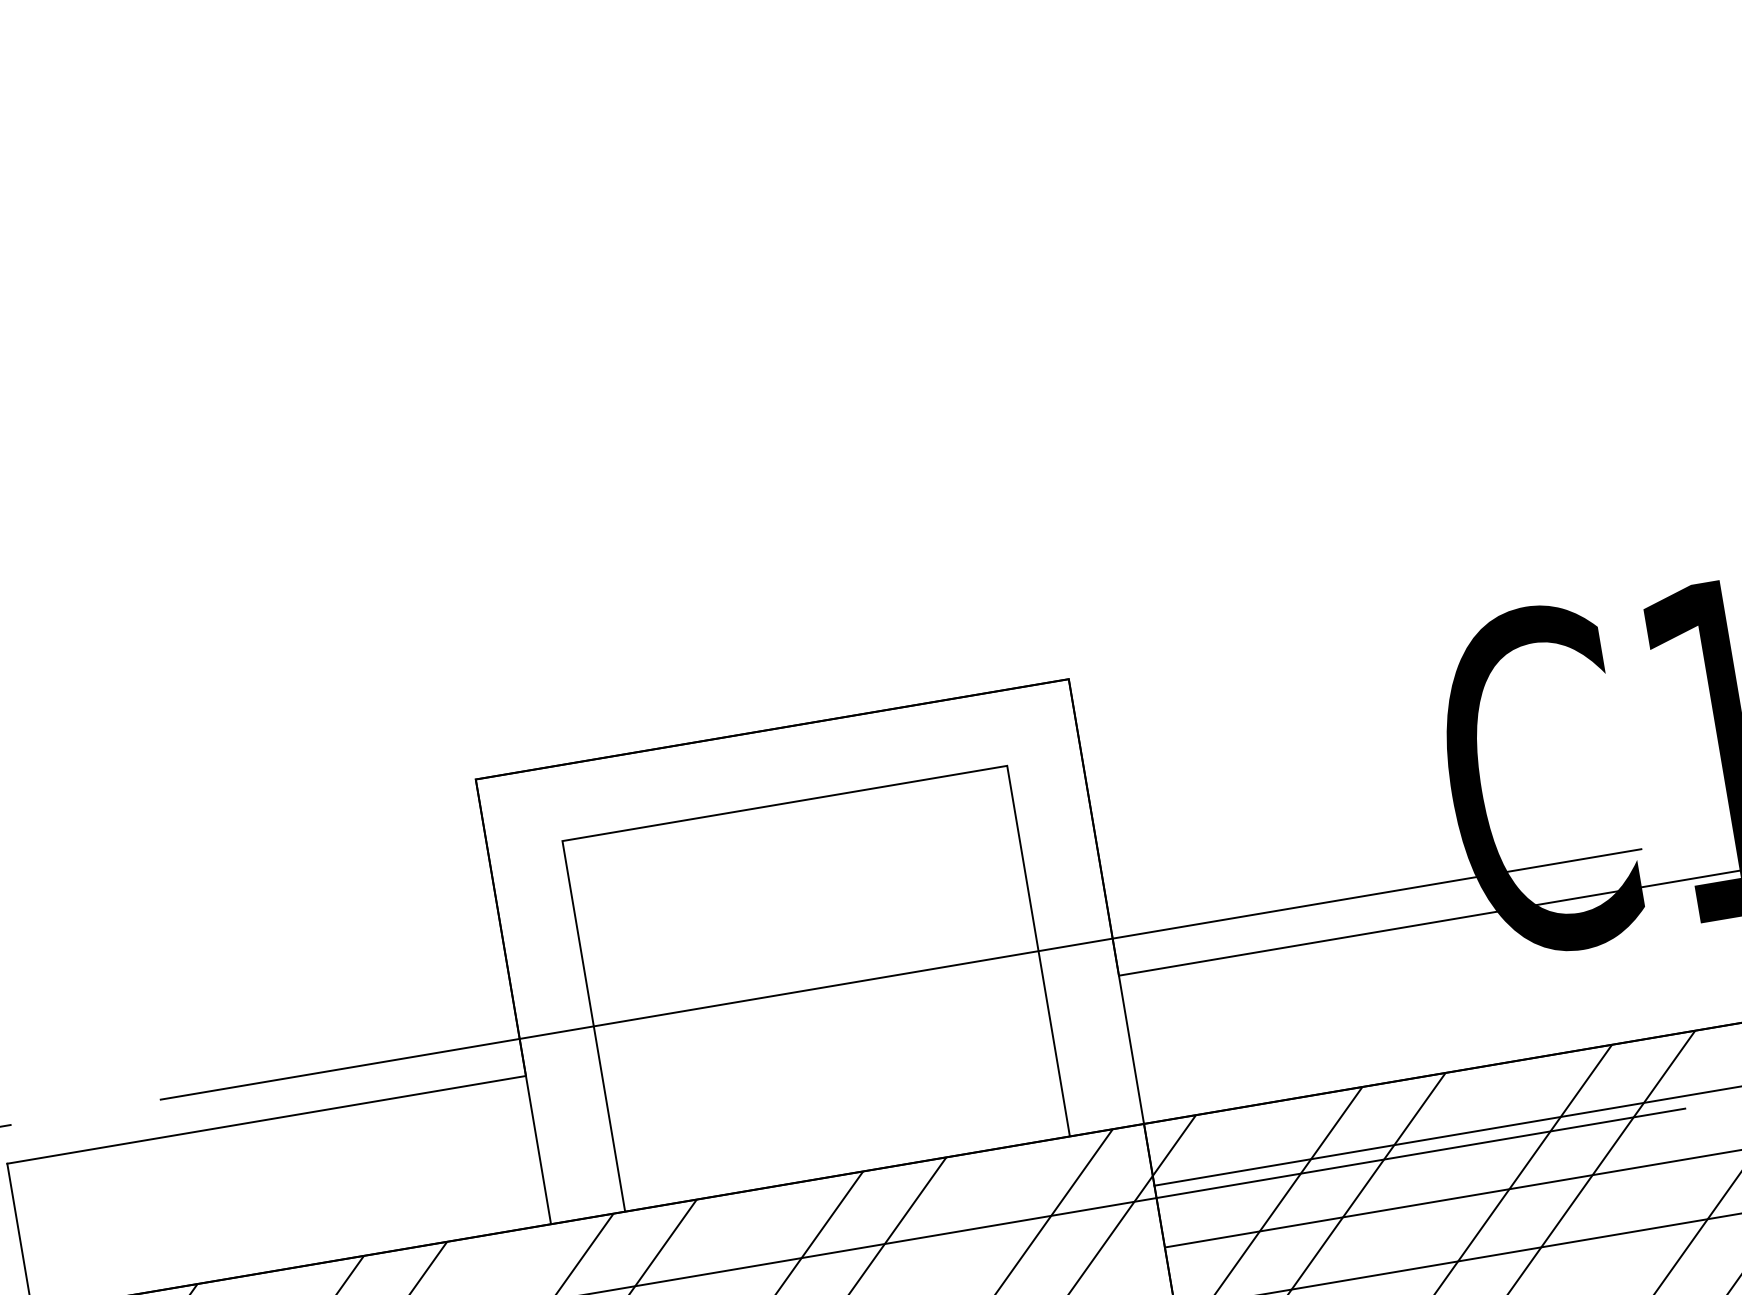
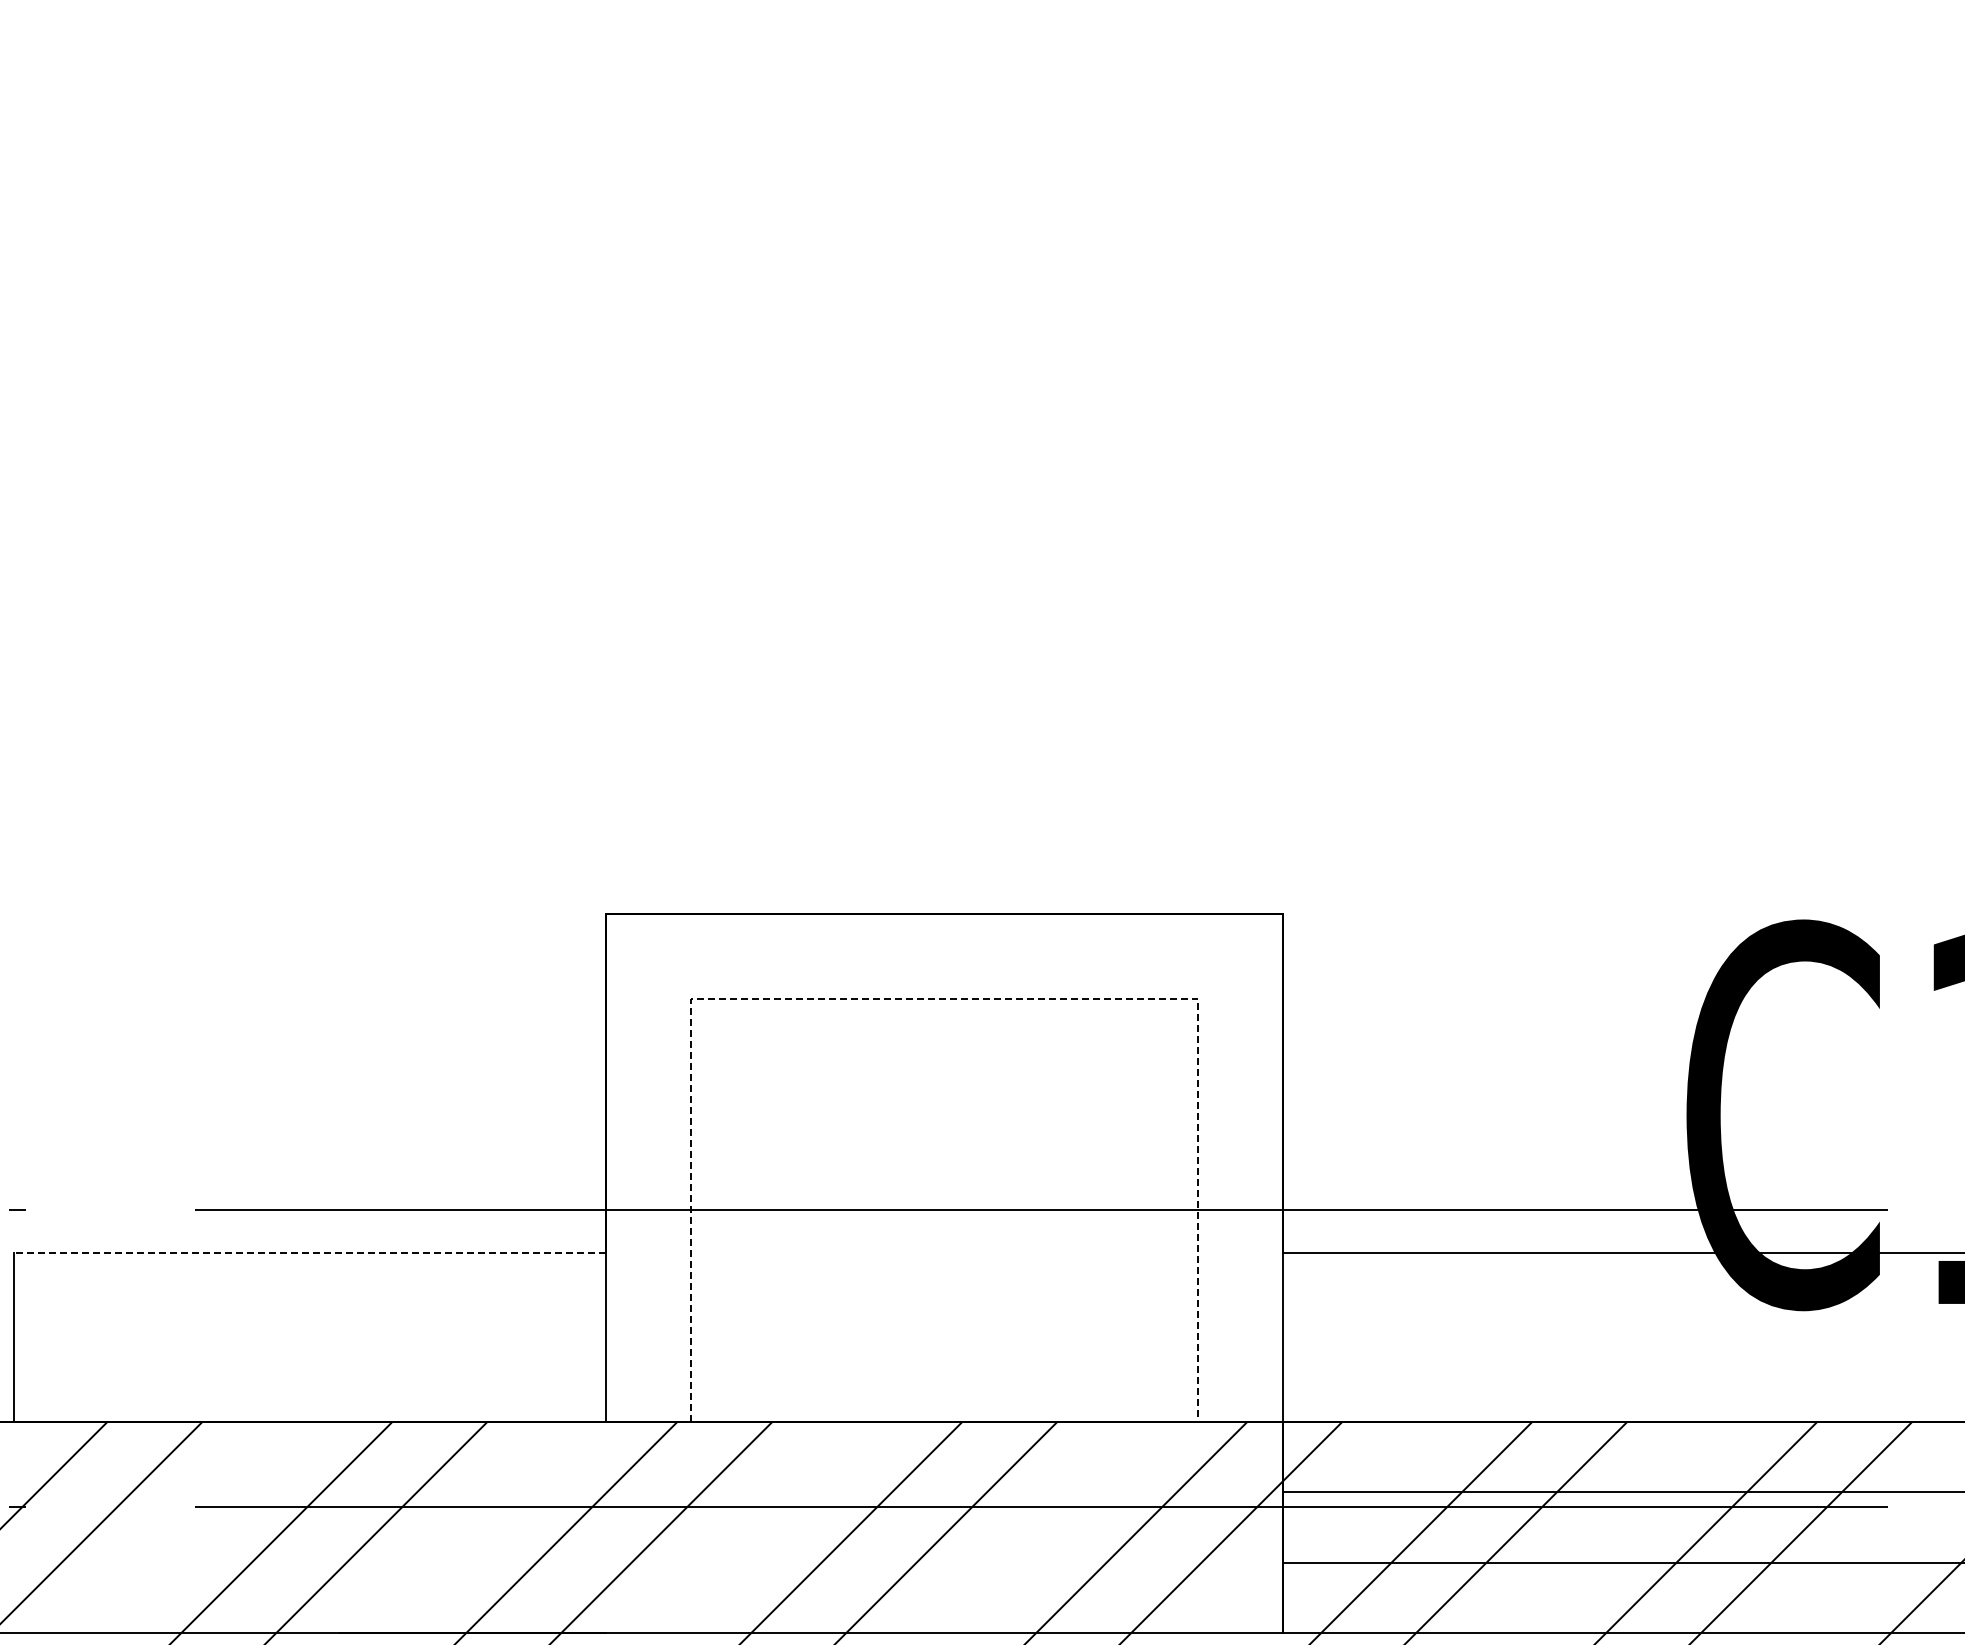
line: (784, 803) -> (944, 998), solid -> dashed
line: (266, 1119) -> (309, 1252), solid -> dashed

